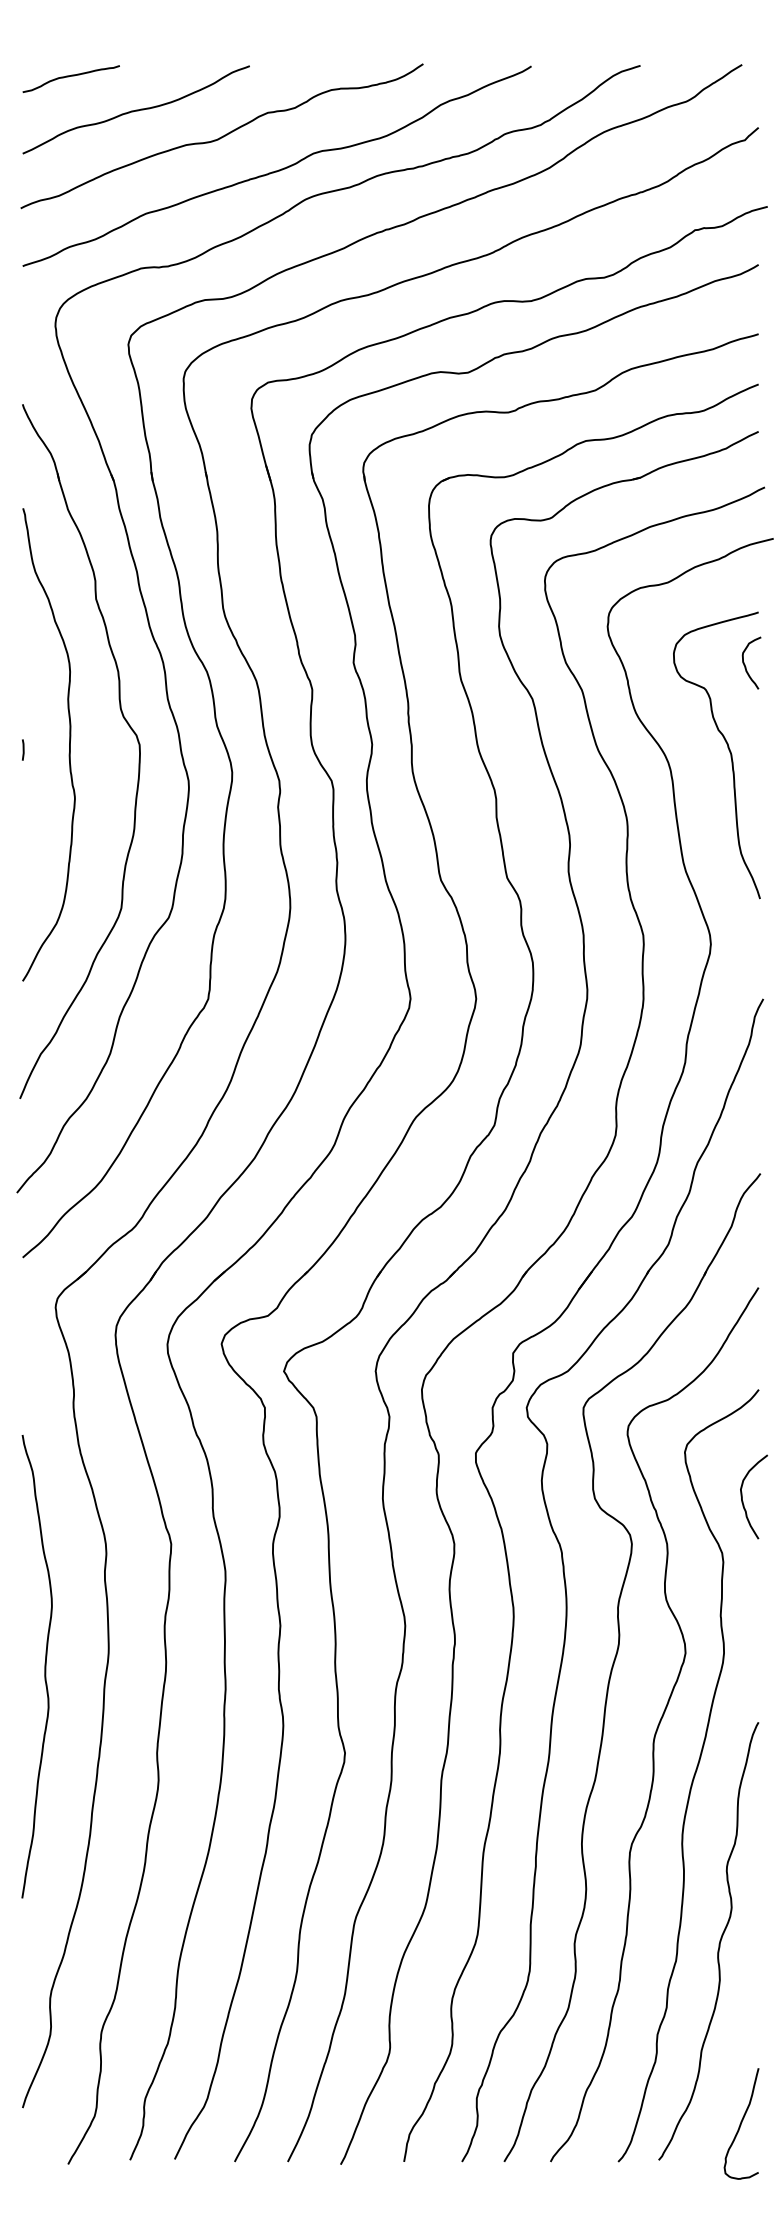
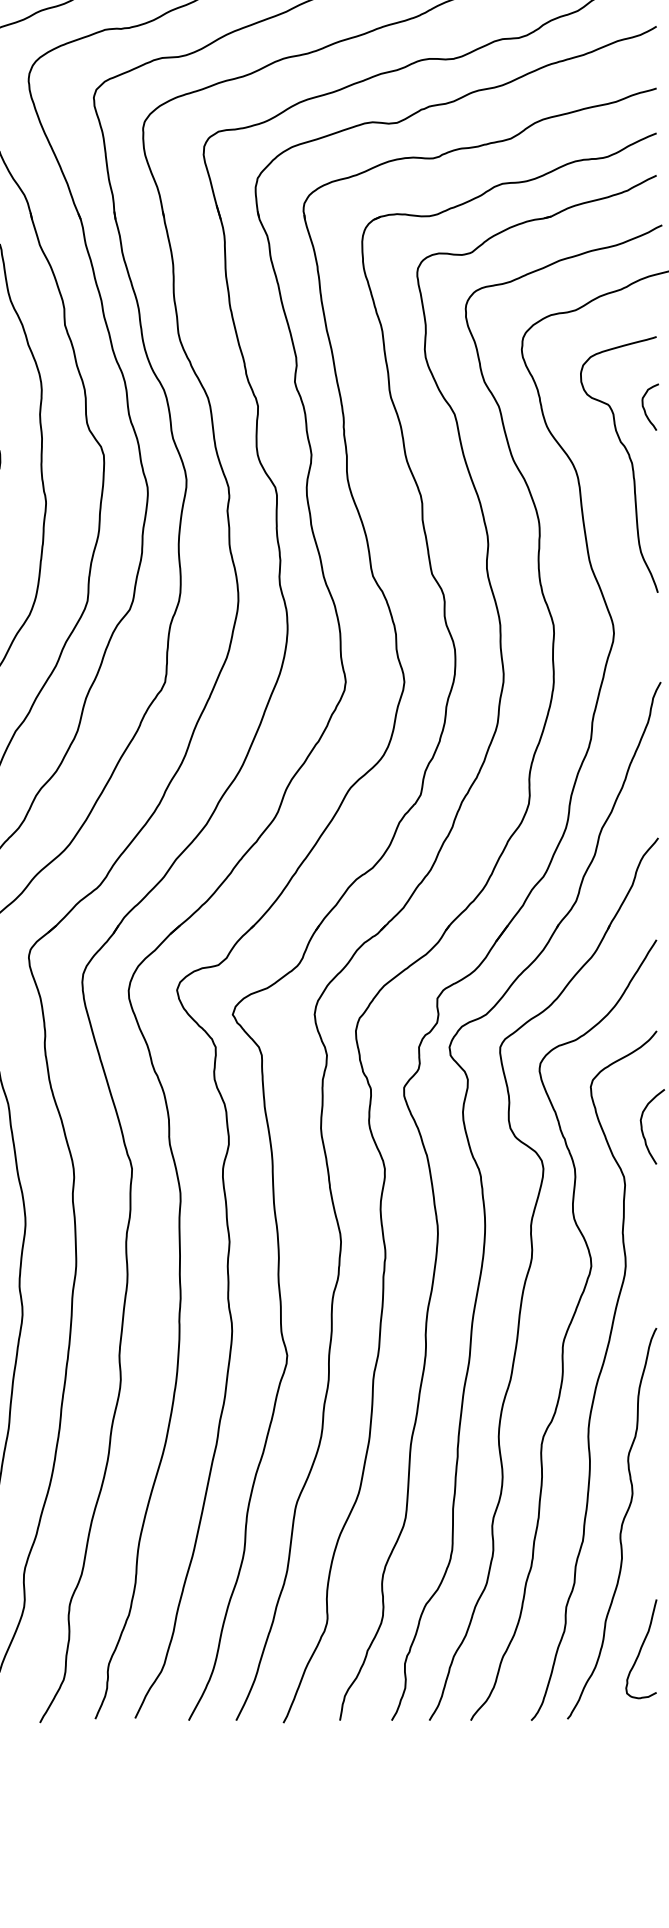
curve: (745, 664) -> (644, 408), moved
curve: (741, 2123) -> (641, 1648), moved

